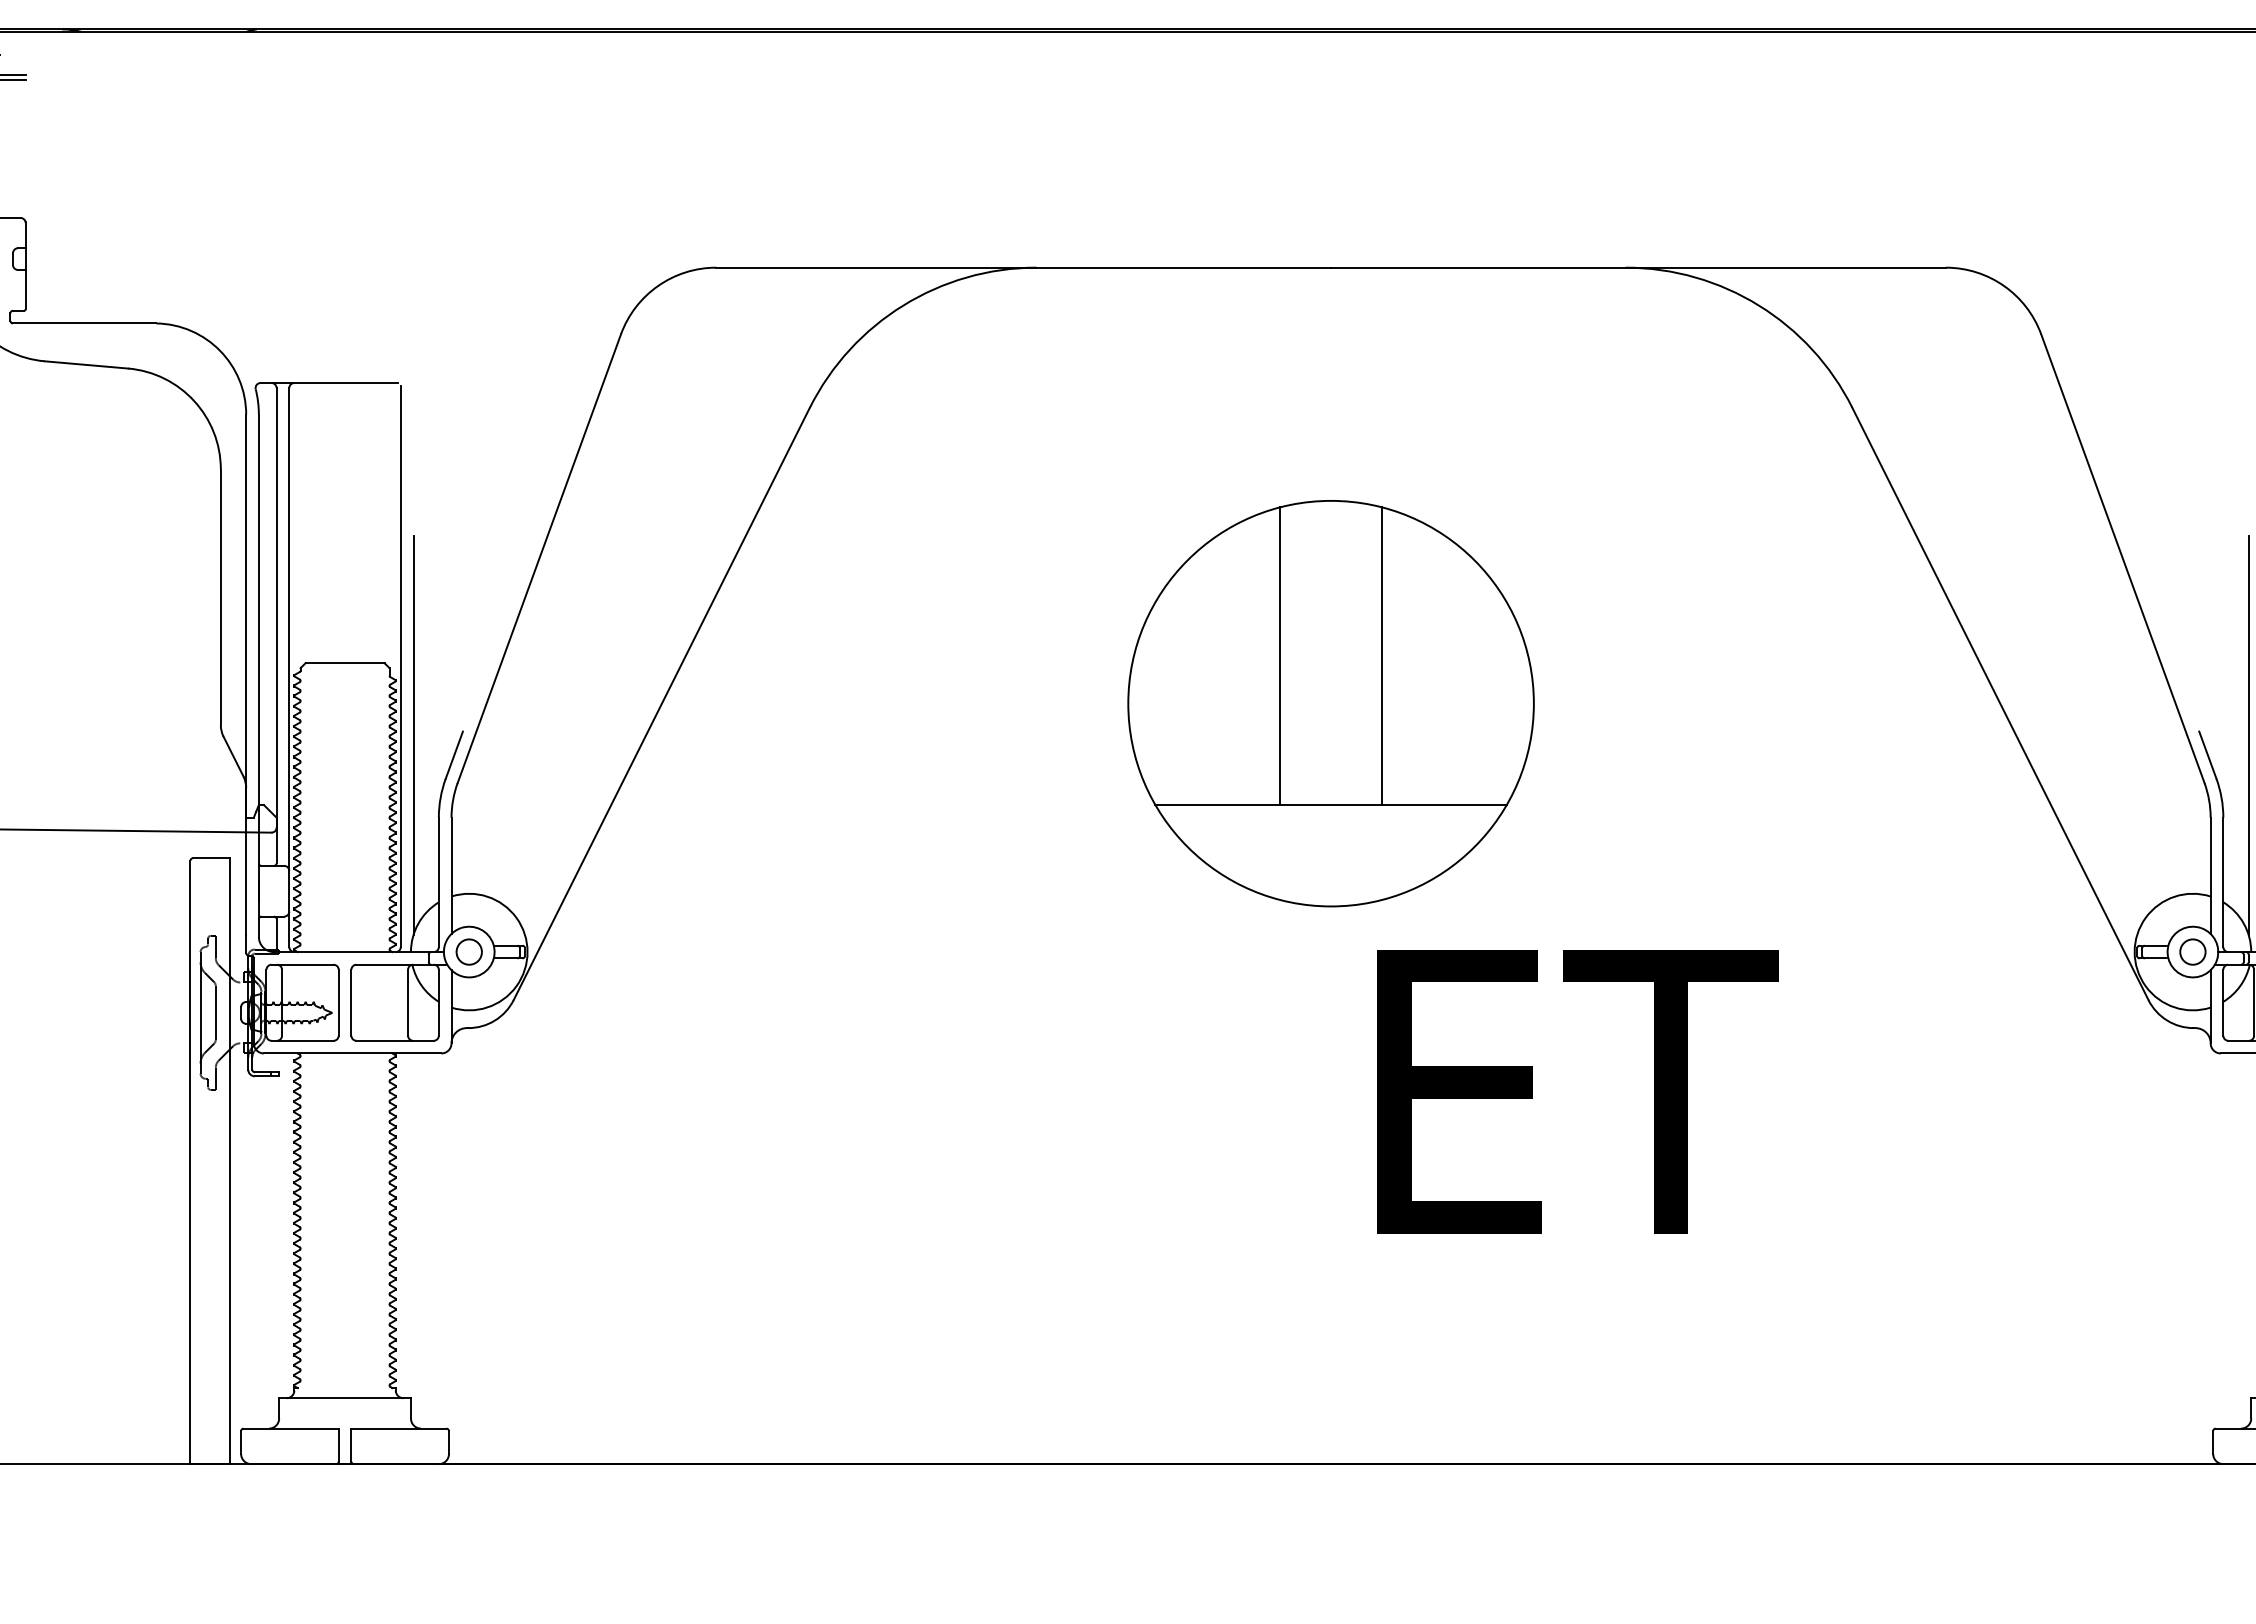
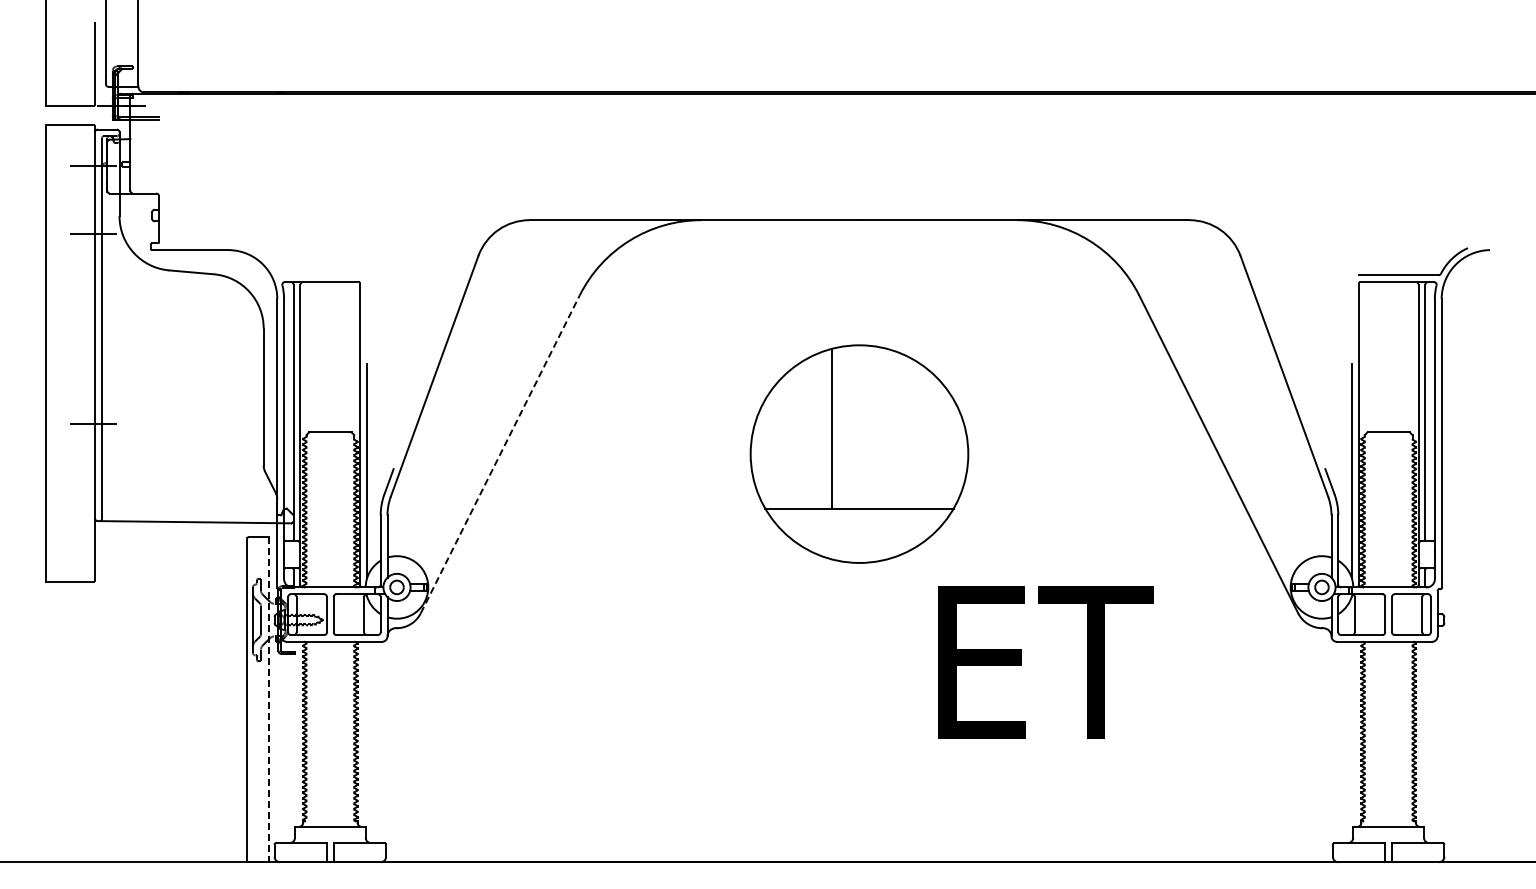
line: (1381, 655) -> (886, 428), removed
line: (662, 704) -> (500, 454), solid -> dashed
text: (1577, 1091) -> (1045, 662), moved
line: (229, 1160) -> (268, 699), solid -> dashed

